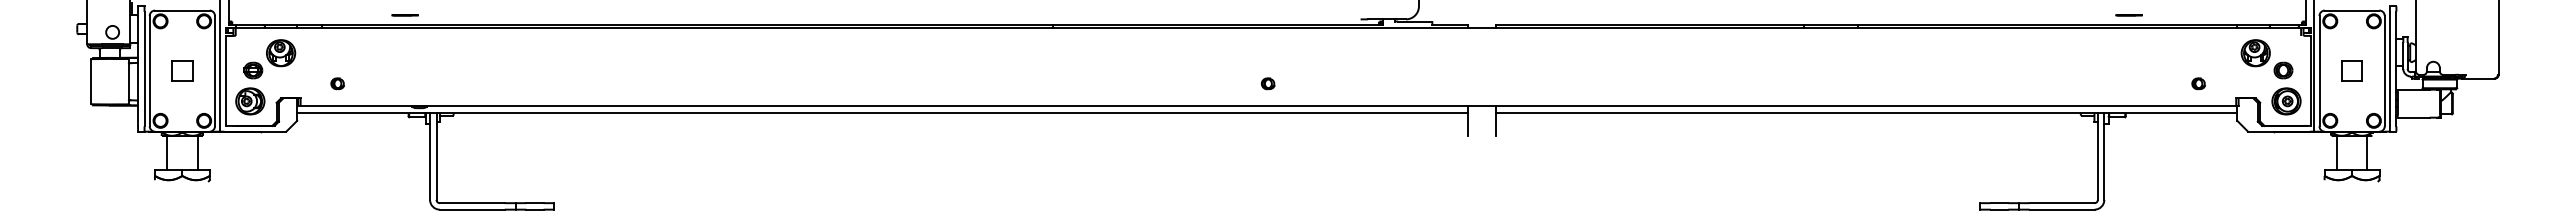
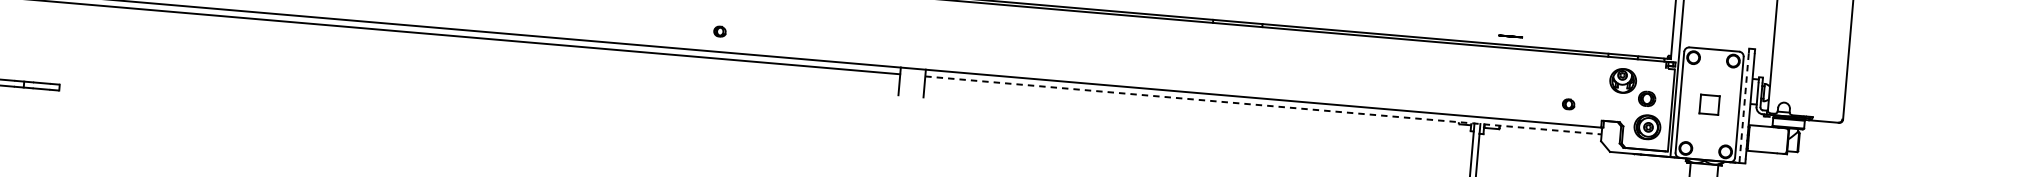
line: (2389, 69) -> (1743, 106), solid -> dashed
line: (1866, 113) -> (1263, 105), solid -> dashed

